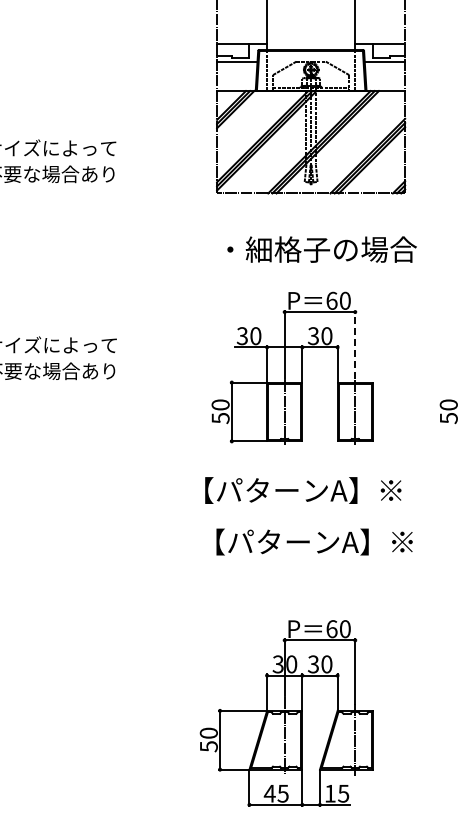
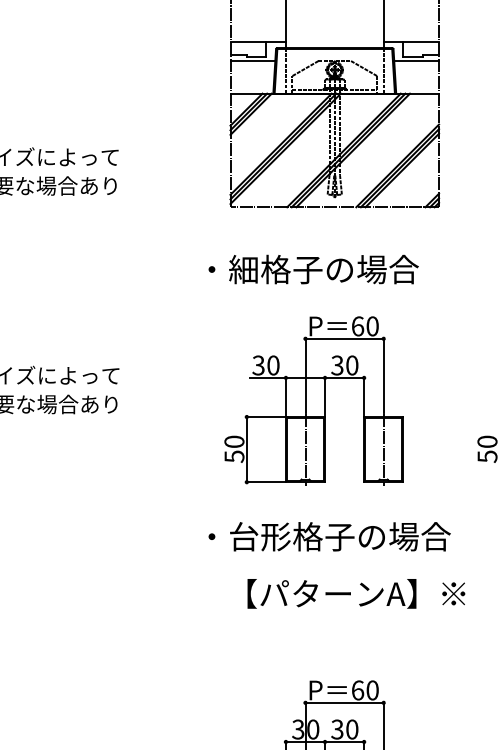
text: (321, 249) -> (313, 269), moved
line: (355, 344) -> (383, 374), dashed -> solid
text: (306, 490) -> (329, 536), 【パターンA】※ -> ・台形格子の場合
text: (314, 541) -> (356, 593), moved

